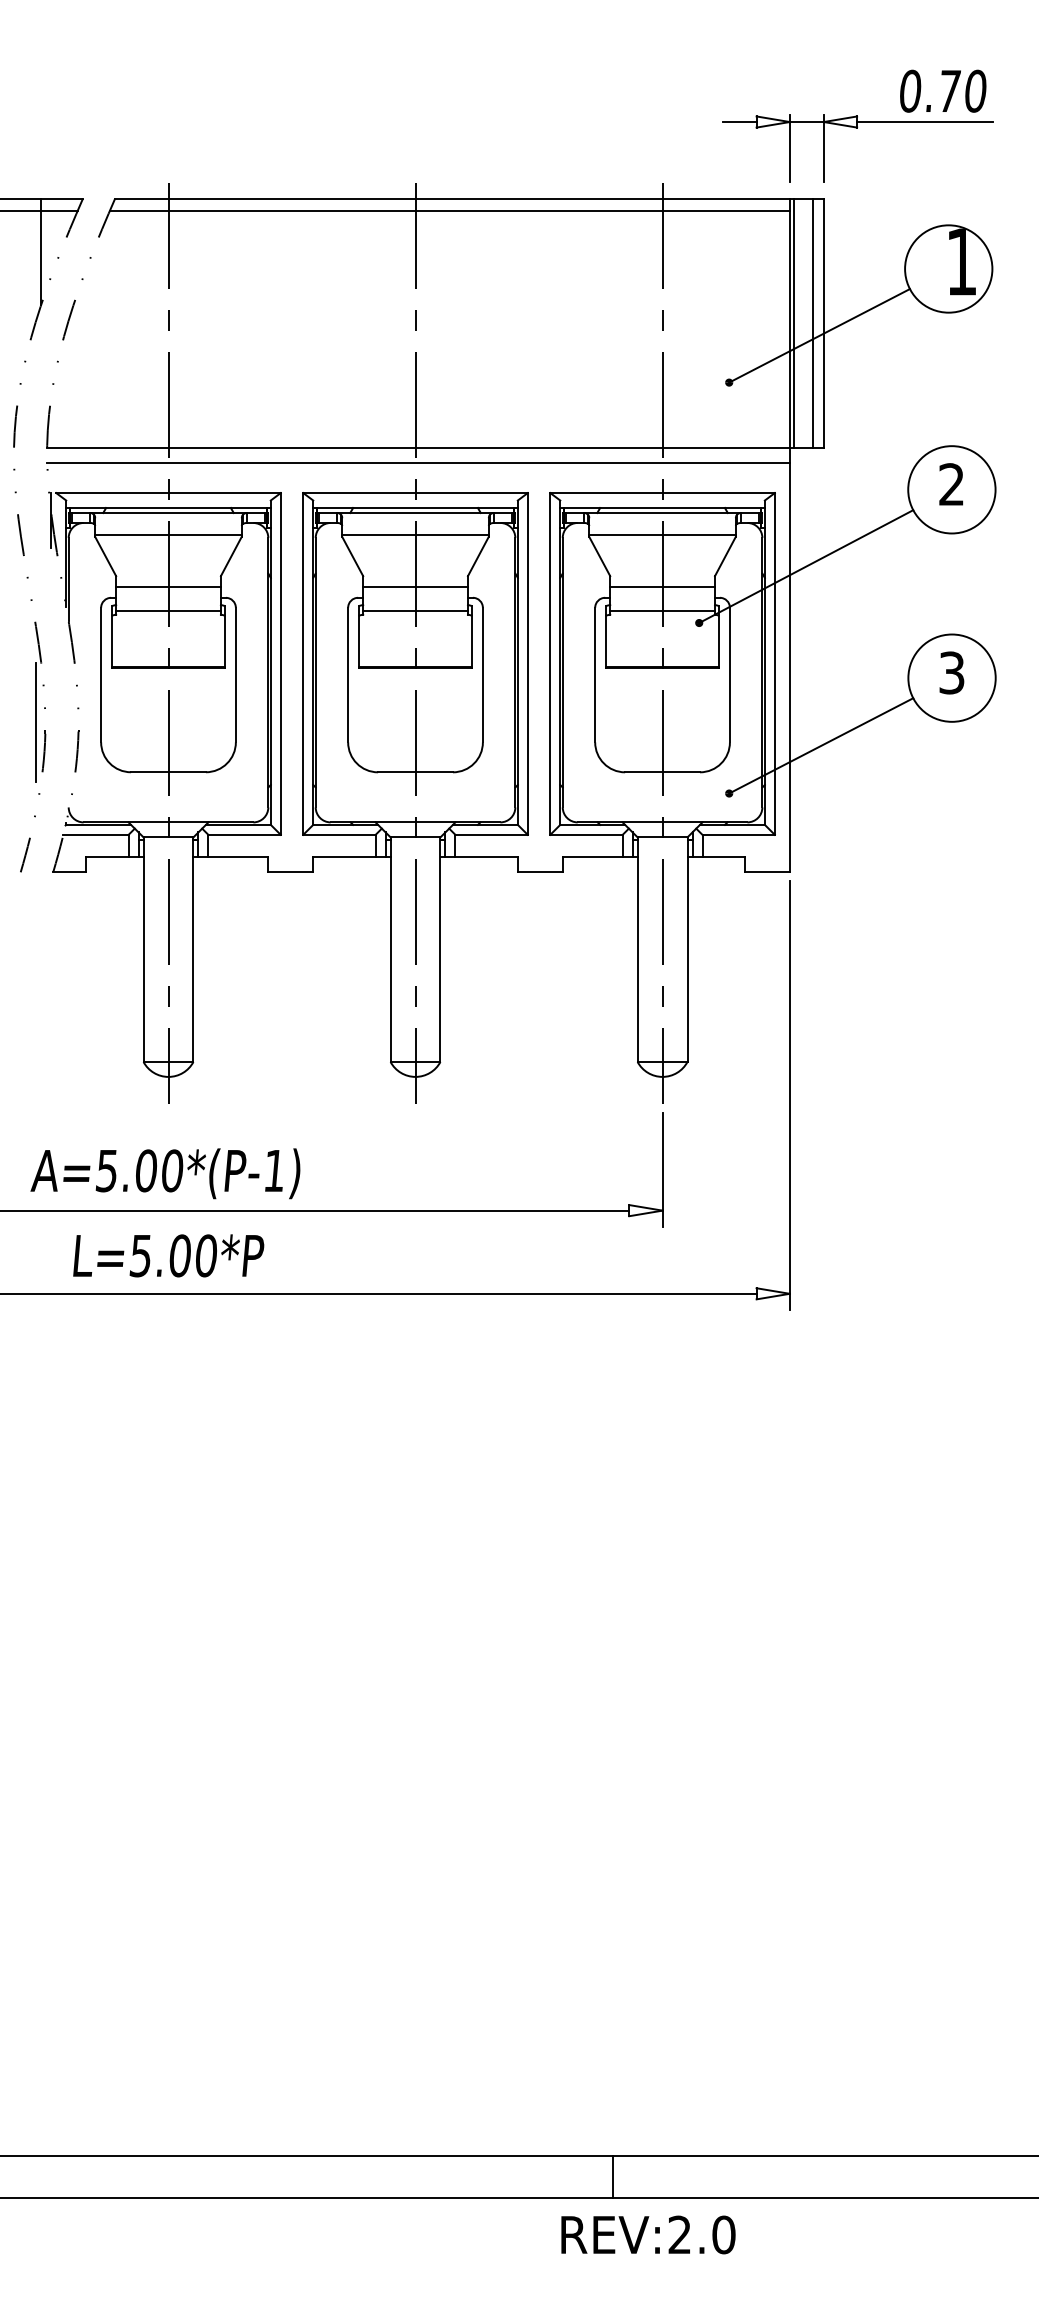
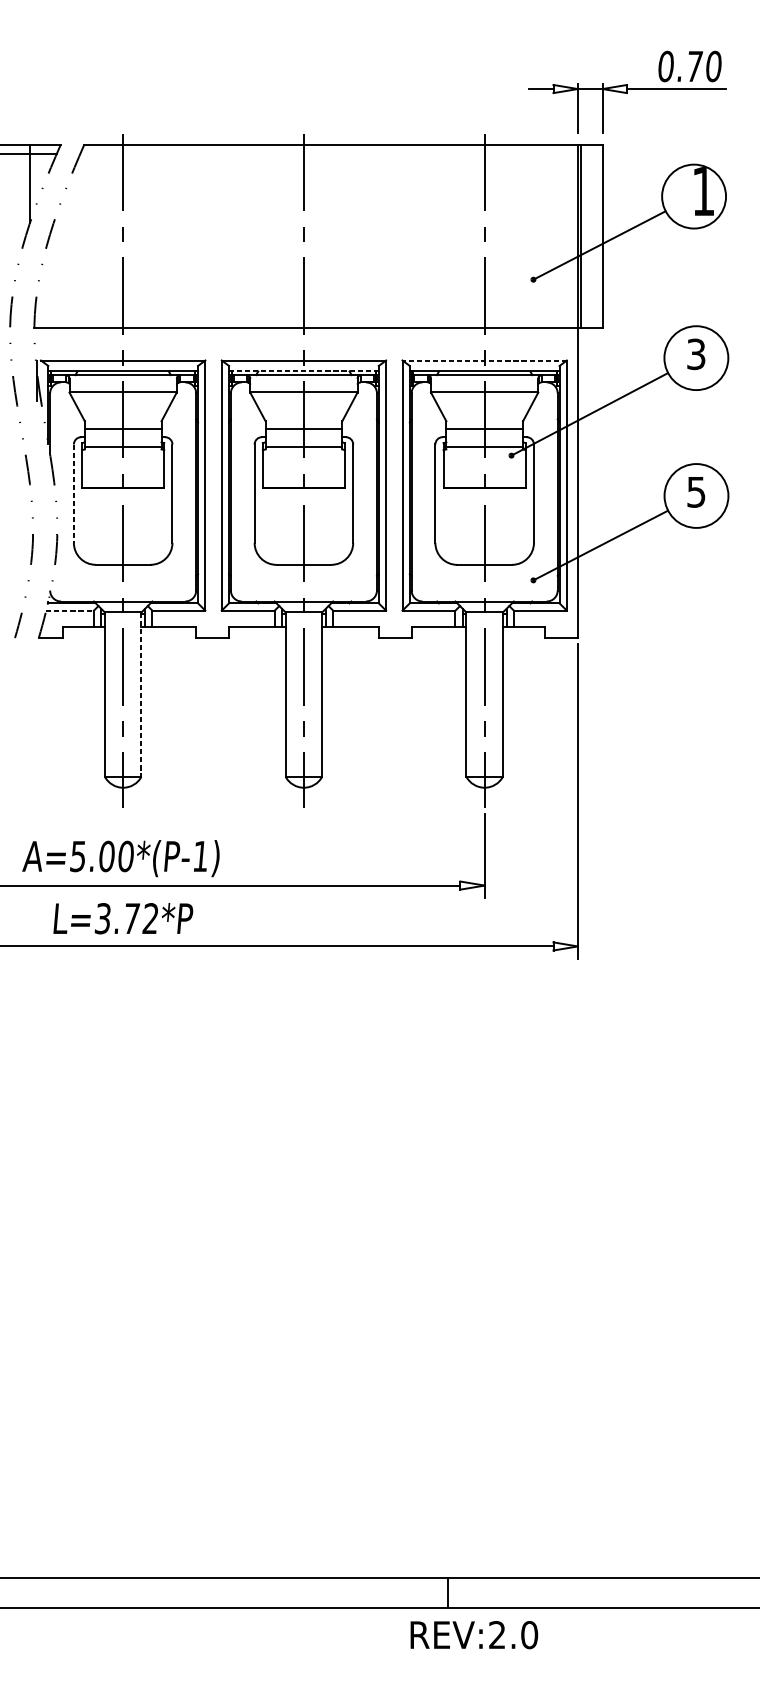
line: (449, 210) -> (328, 153), removed
line: (812, 323) -> (594, 236), removed
line: (418, 463) -> (306, 338), removed
text: (951, 484) -> (696, 354), 2 -> 3
line: (662, 493) -> (484, 360), solid -> dashed
line: (415, 508) -> (303, 371), solid -> dashed
text: (952, 672) -> (696, 491), 3 -> 5
line: (101, 675) -> (74, 494), solid -> dashed
line: (36, 721) -> (26, 527), removed
line: (95, 834) -> (69, 610), solid -> dashed
line: (193, 950) -> (141, 695), solid -> dashed
text: (173, 1255) -> (126, 918), L=5.00*P -> L=3.72*P

